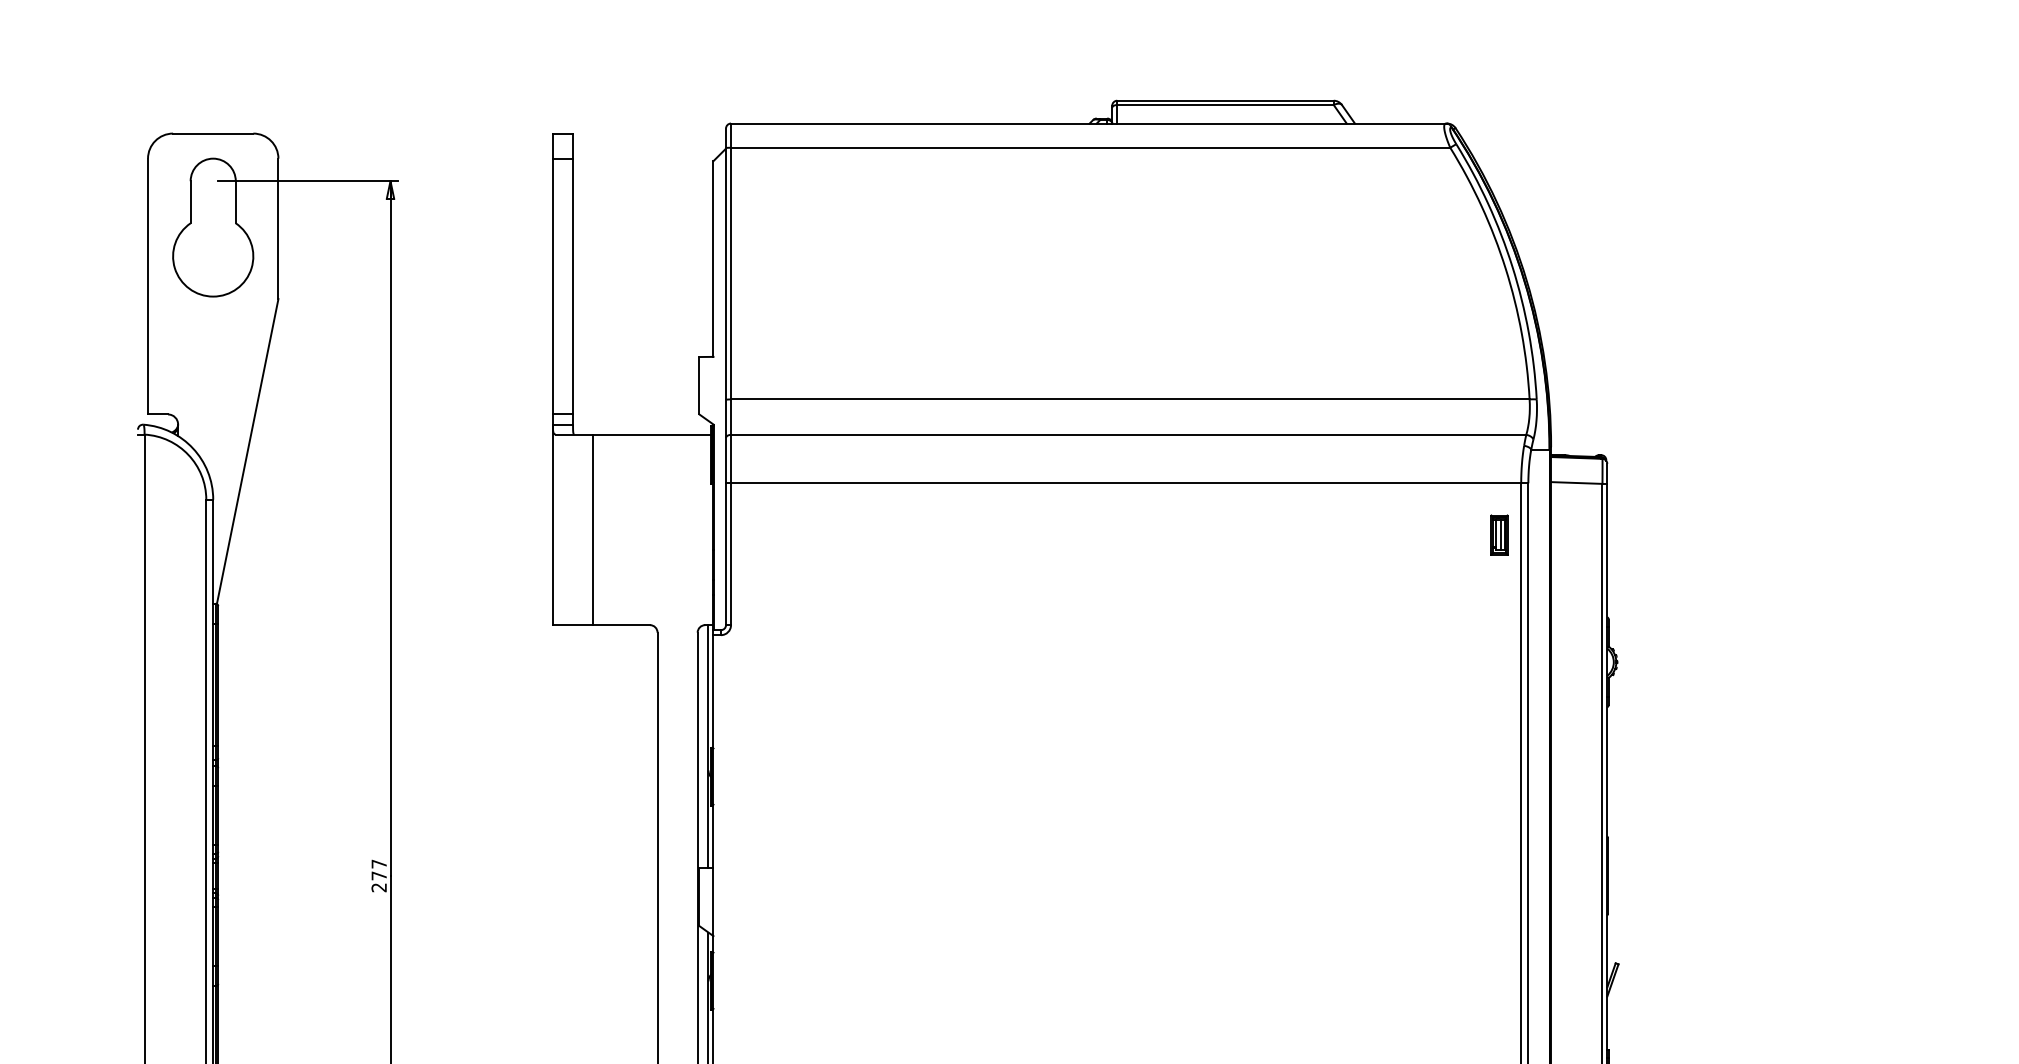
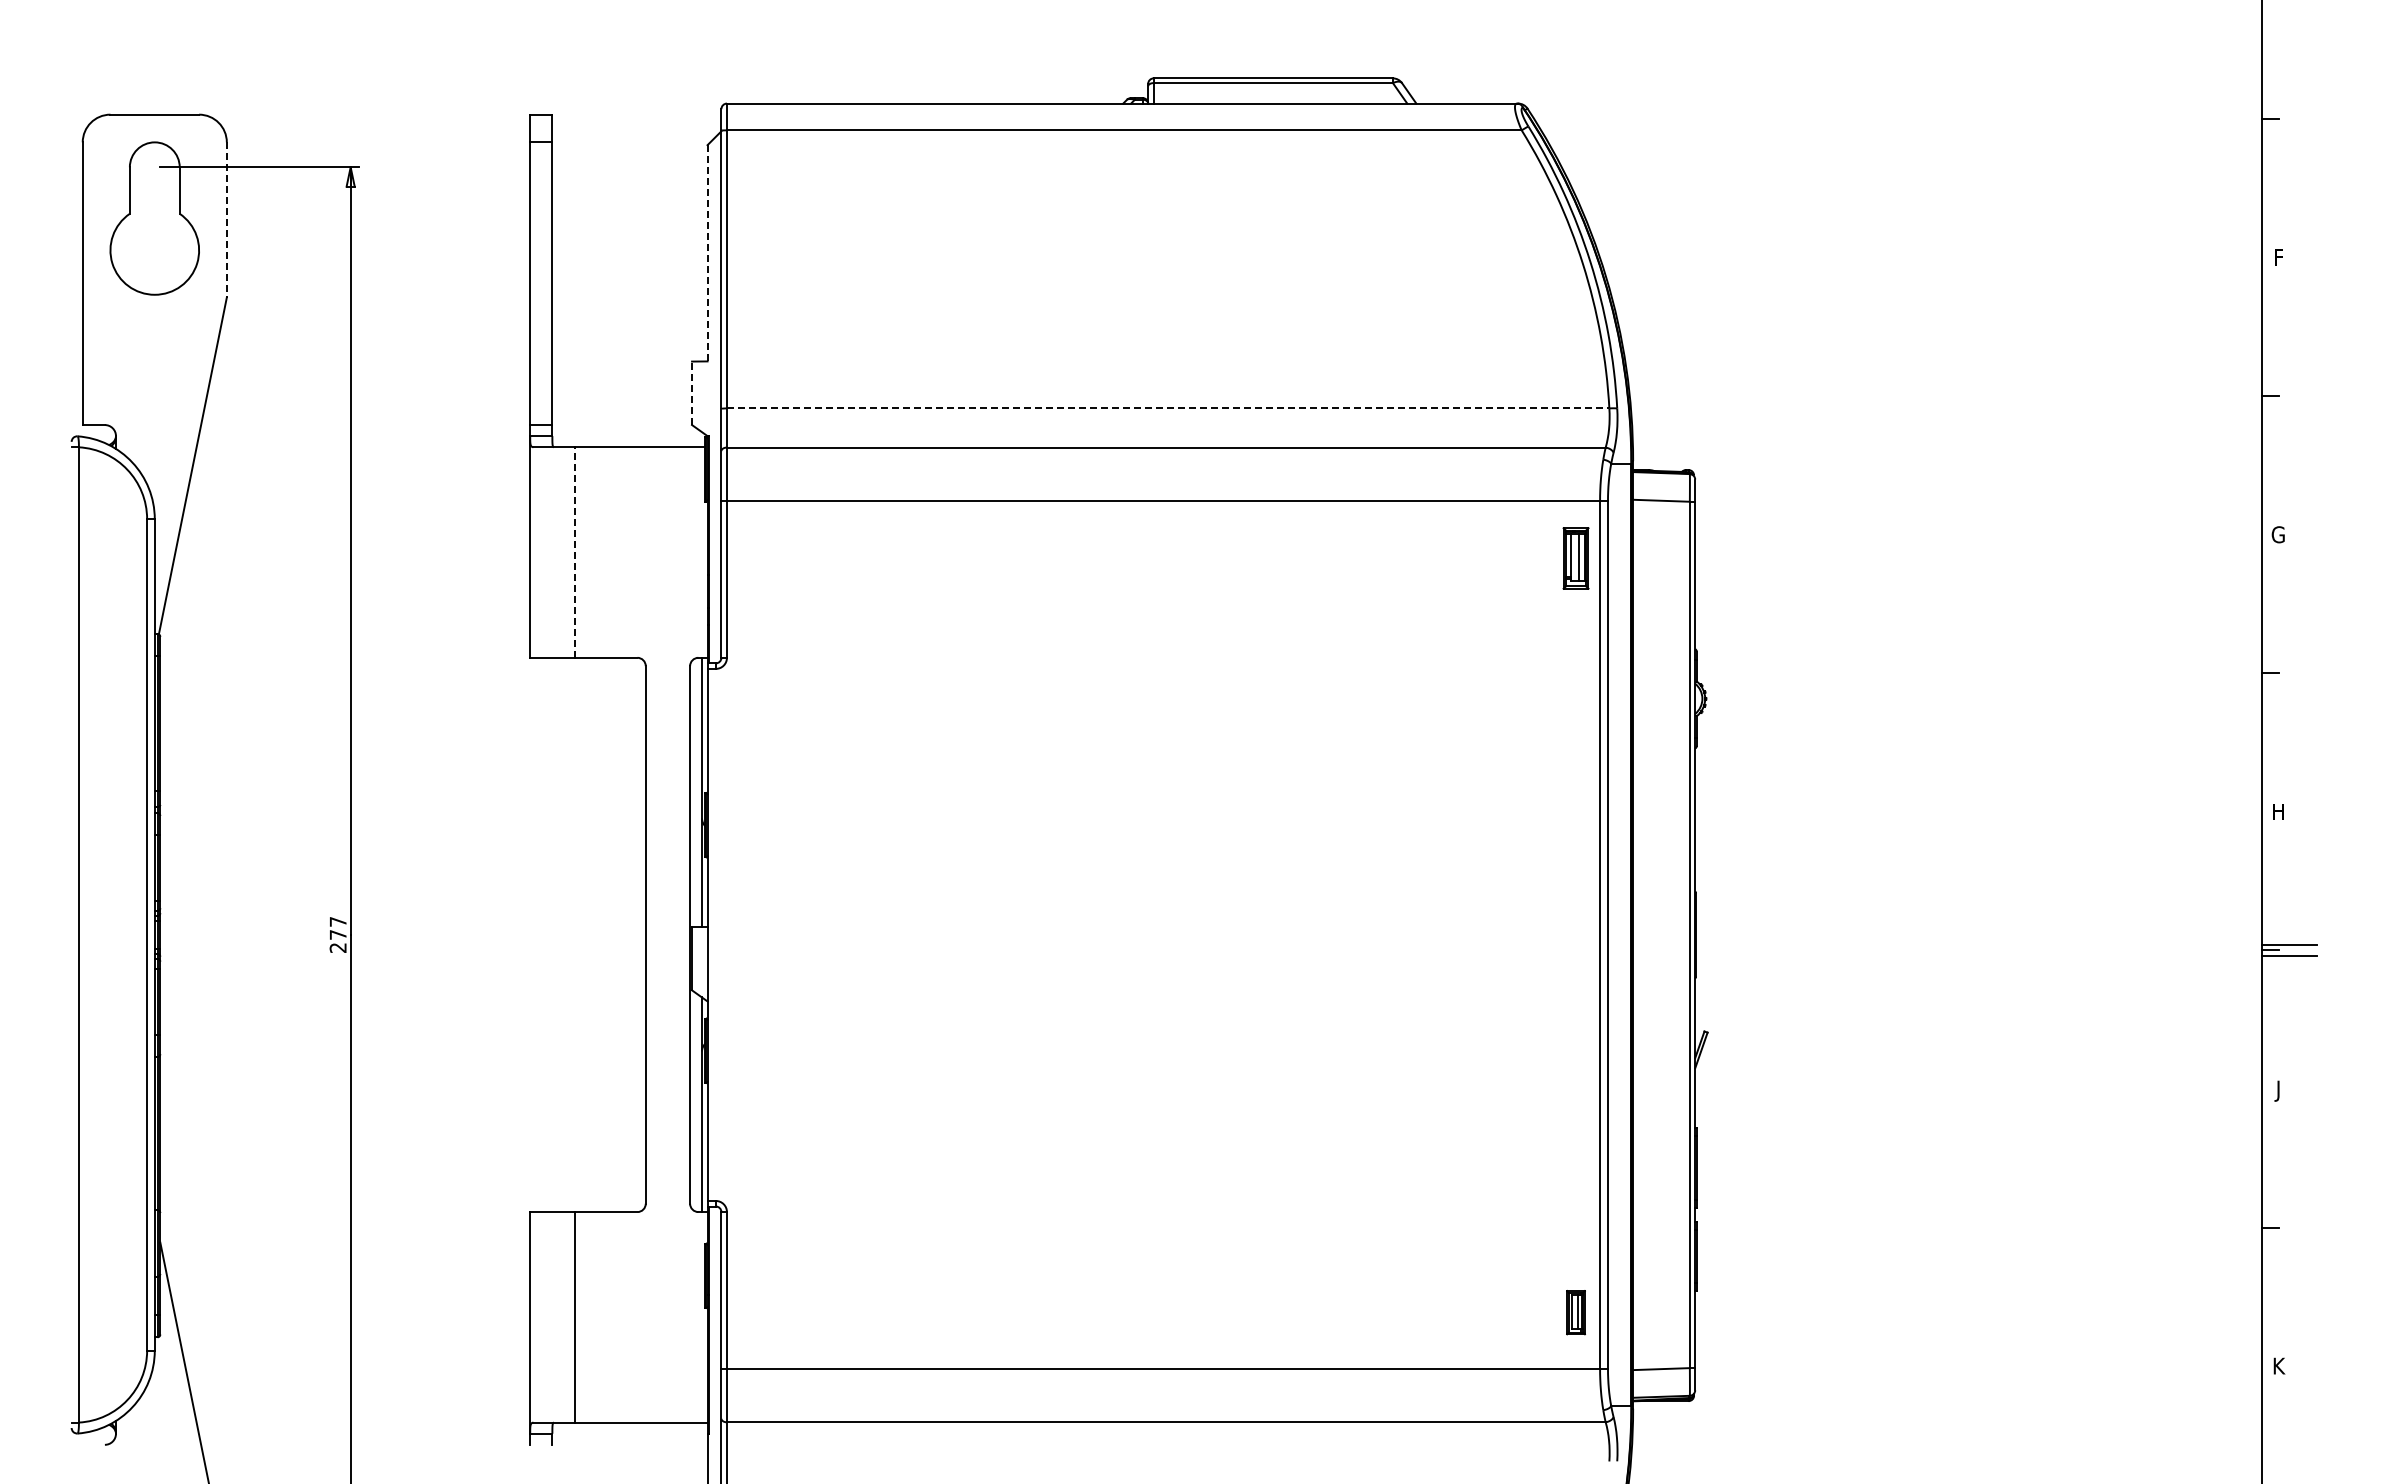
line: (278, 228) -> (226, 219), solid -> dashed
line: (713, 259) -> (707, 253), solid -> dashed
line: (699, 385) -> (692, 393), solid -> dashed
line: (1130, 399) -> (1168, 408), solid -> dashed
line: (593, 529) -> (574, 552), solid -> dashed
part: (1498, 534) -> (1575, 557), size x1.4

